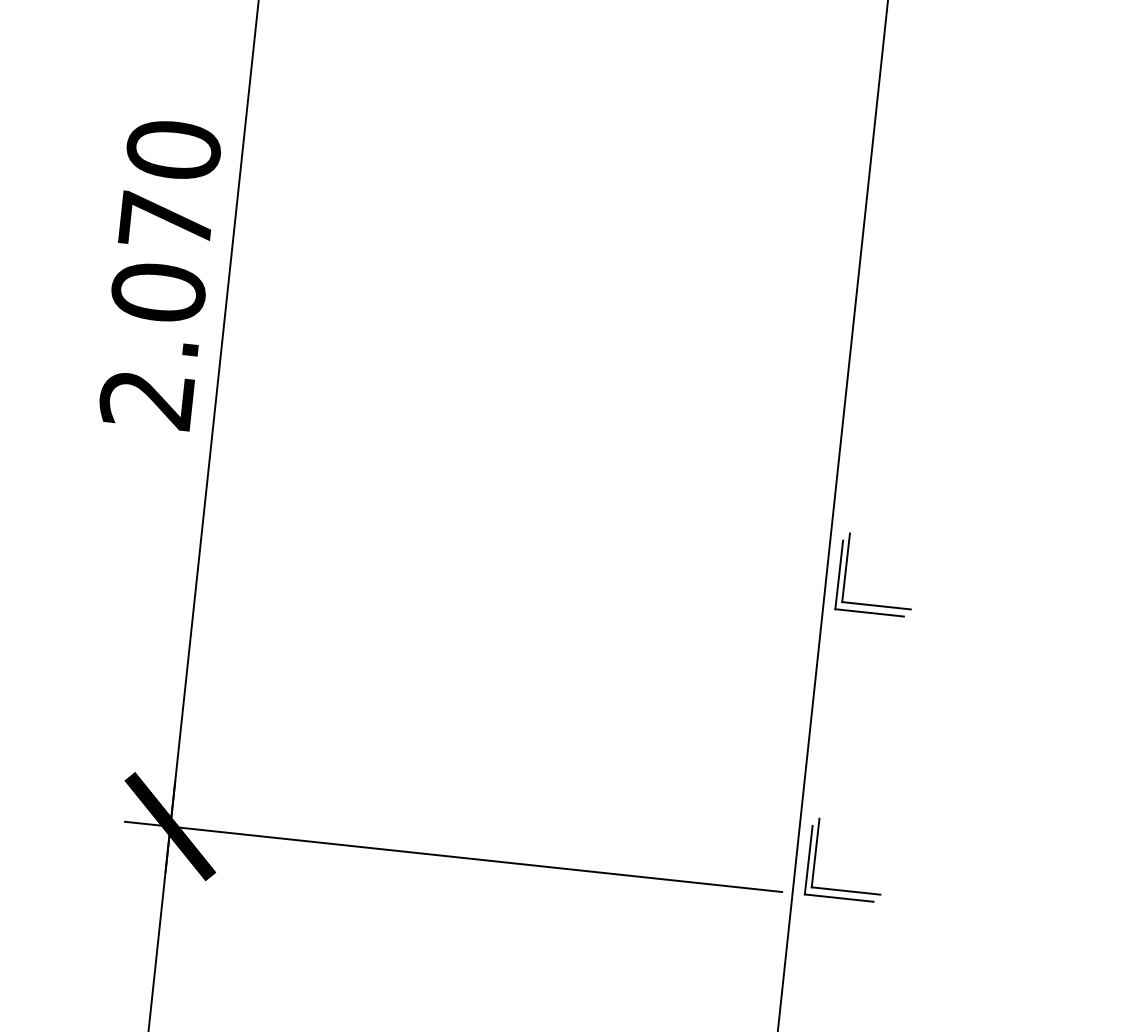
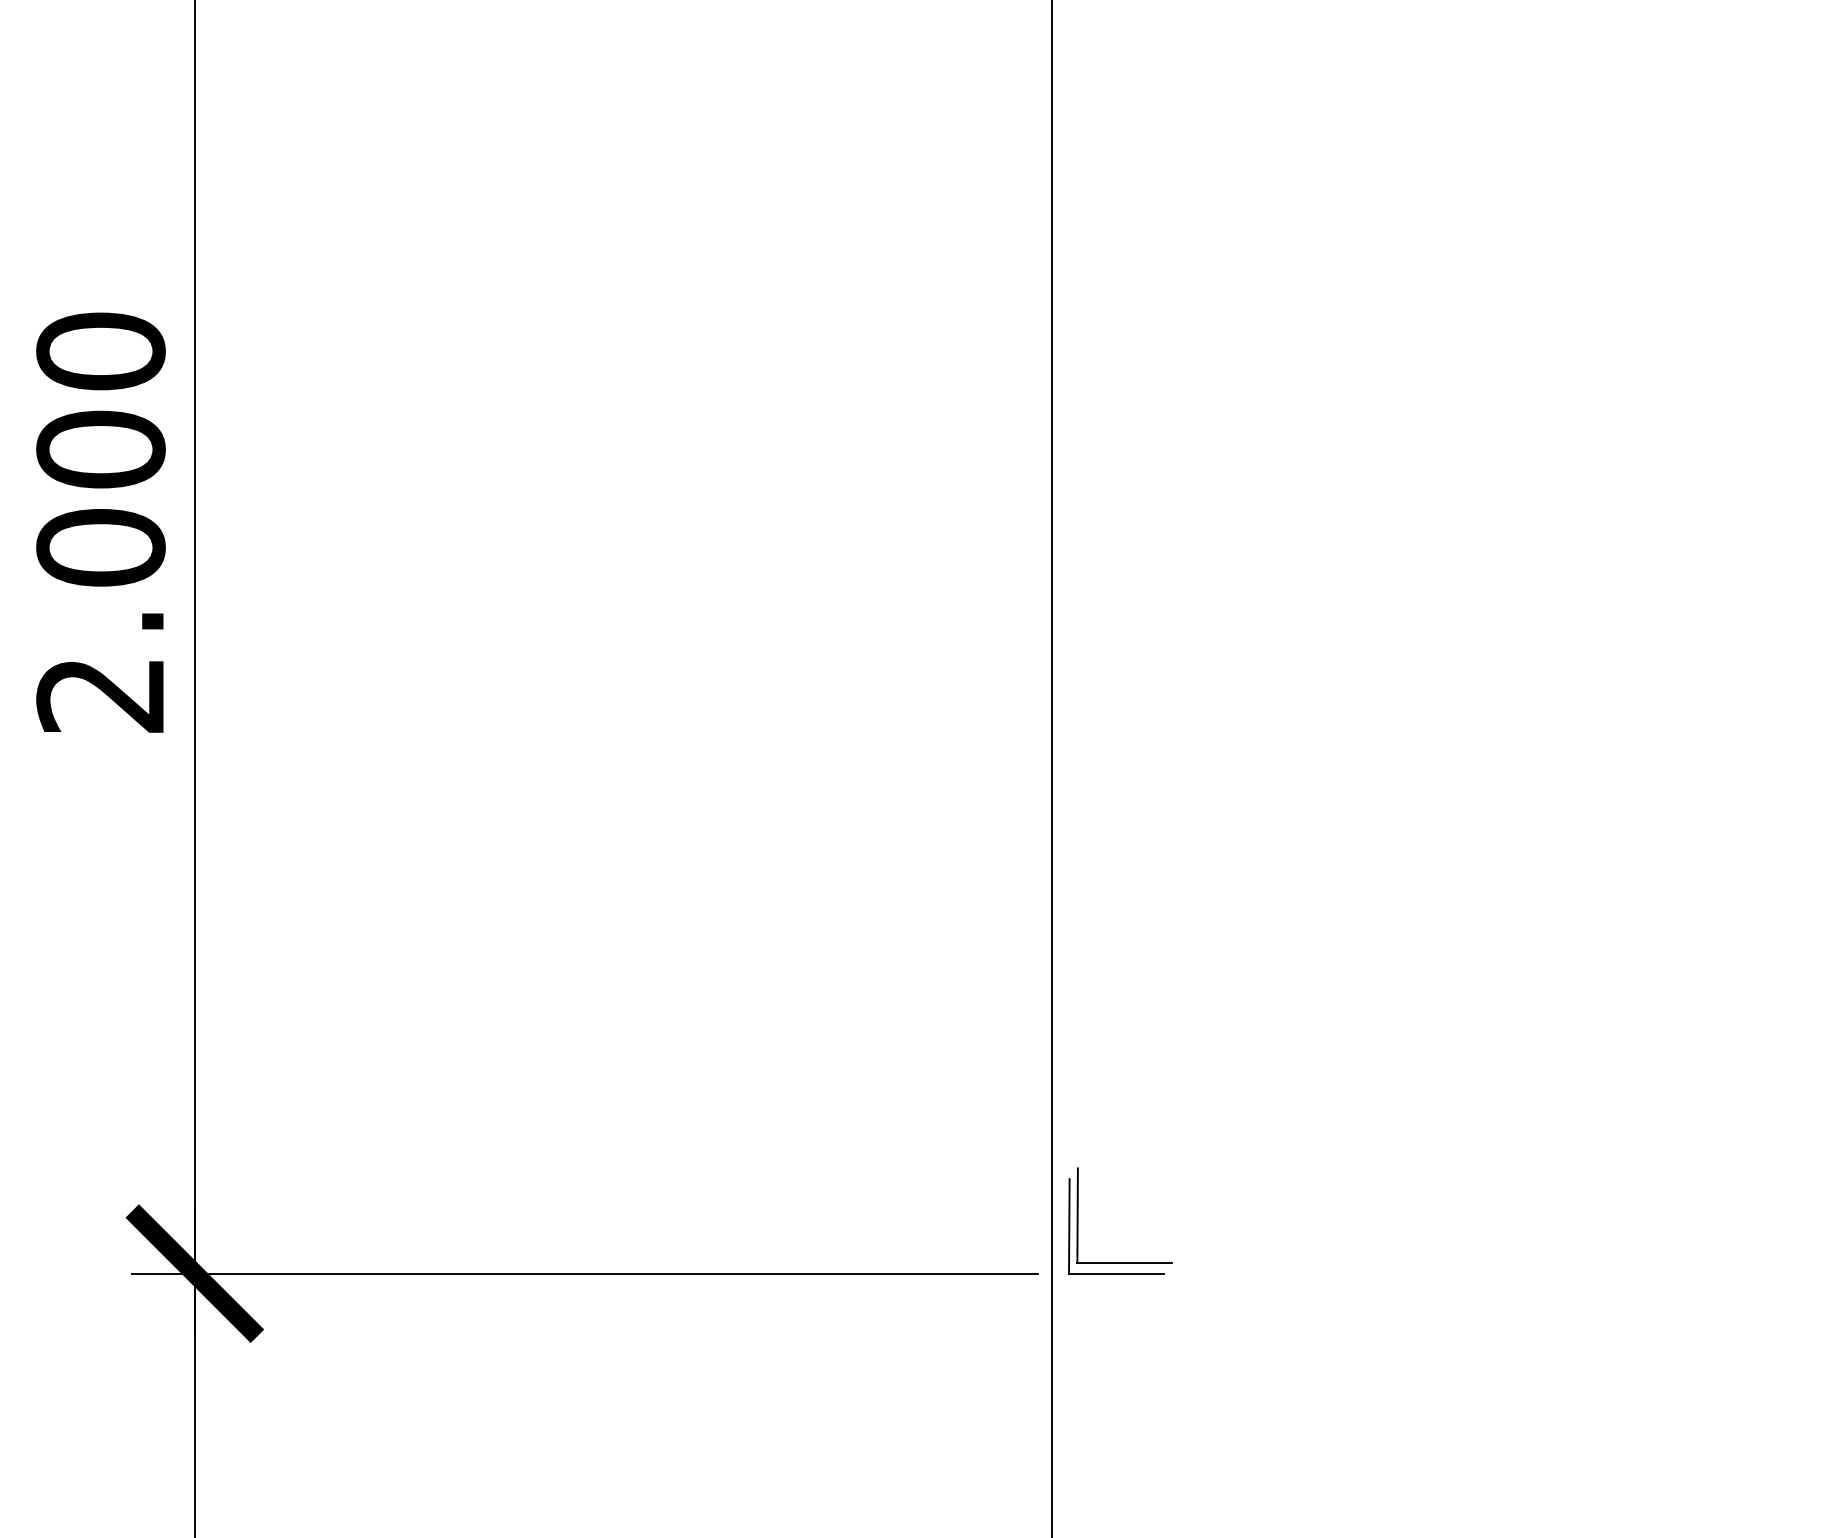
text: (165, 221) -> (100, 449), 2.070 -> 2.000
part: (846, 571) -> (1078, 827), removed

